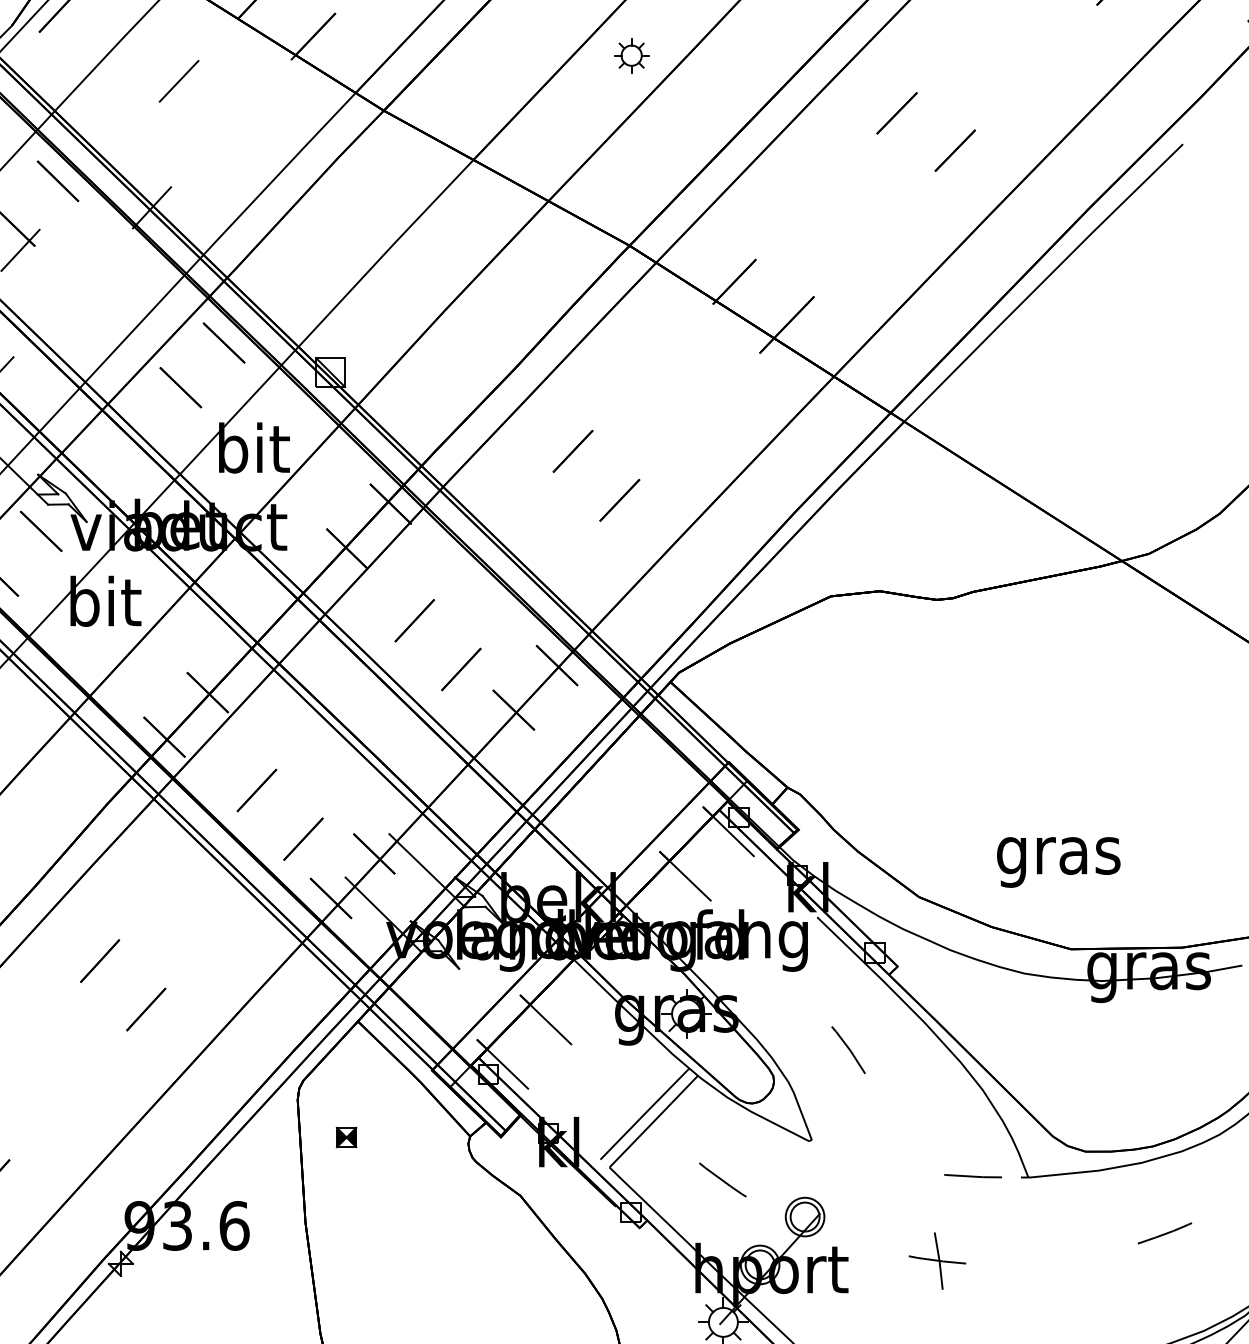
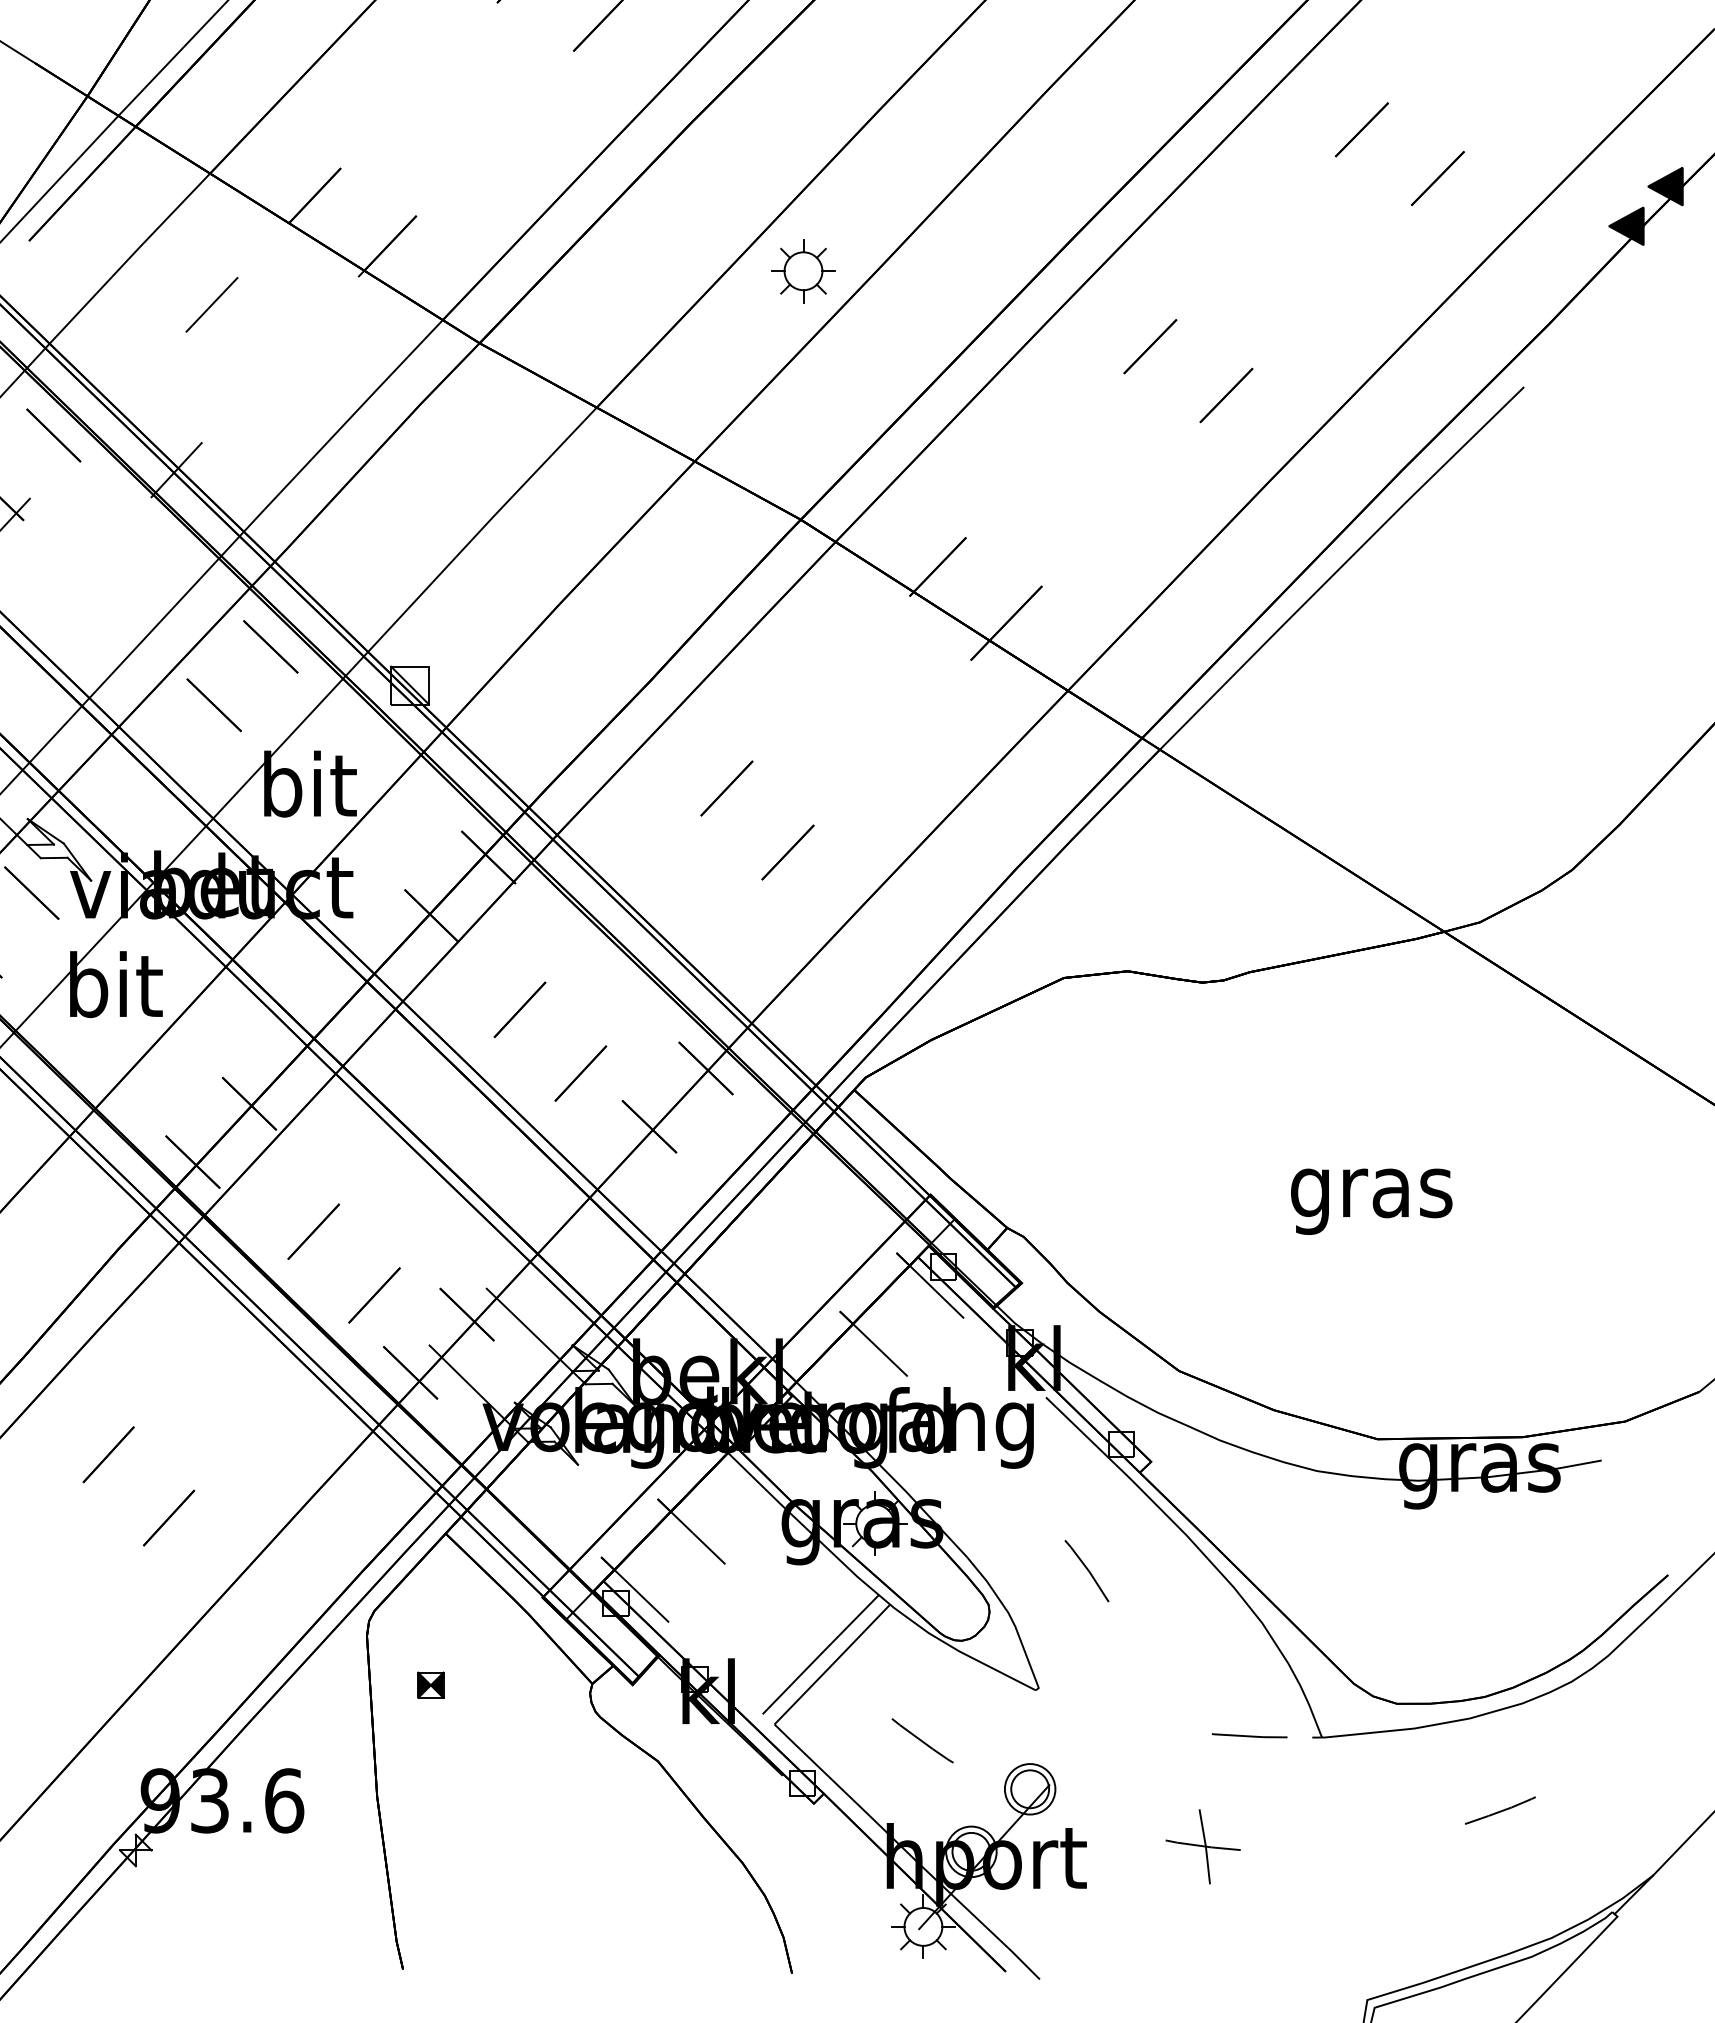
part: (631, 55) -> (803, 271), size x1.43
text: (1058, 862) -> (1371, 1201), moved

